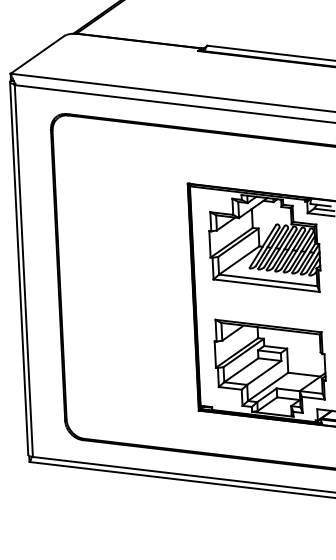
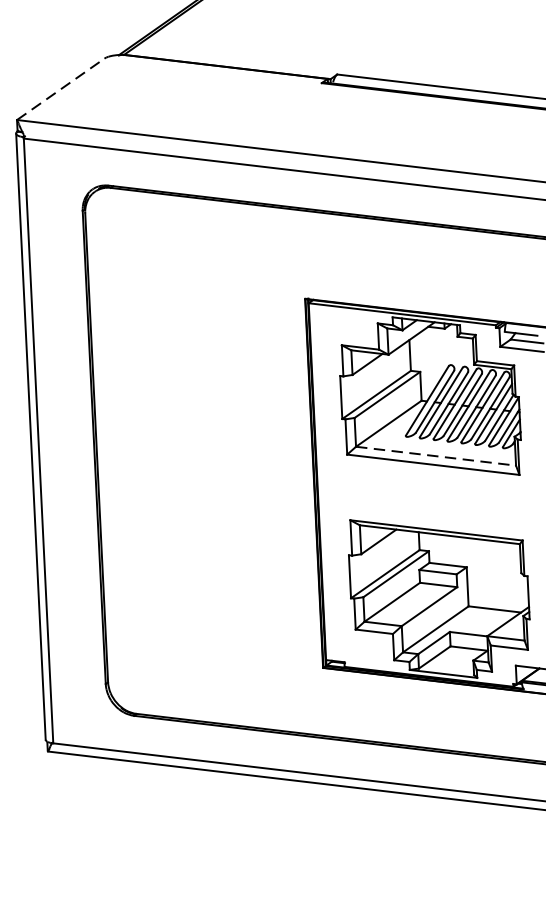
line: (37, 54) -> (60, 88), solid -> dashed
line: (268, 280) -> (436, 456), solid -> dashed

